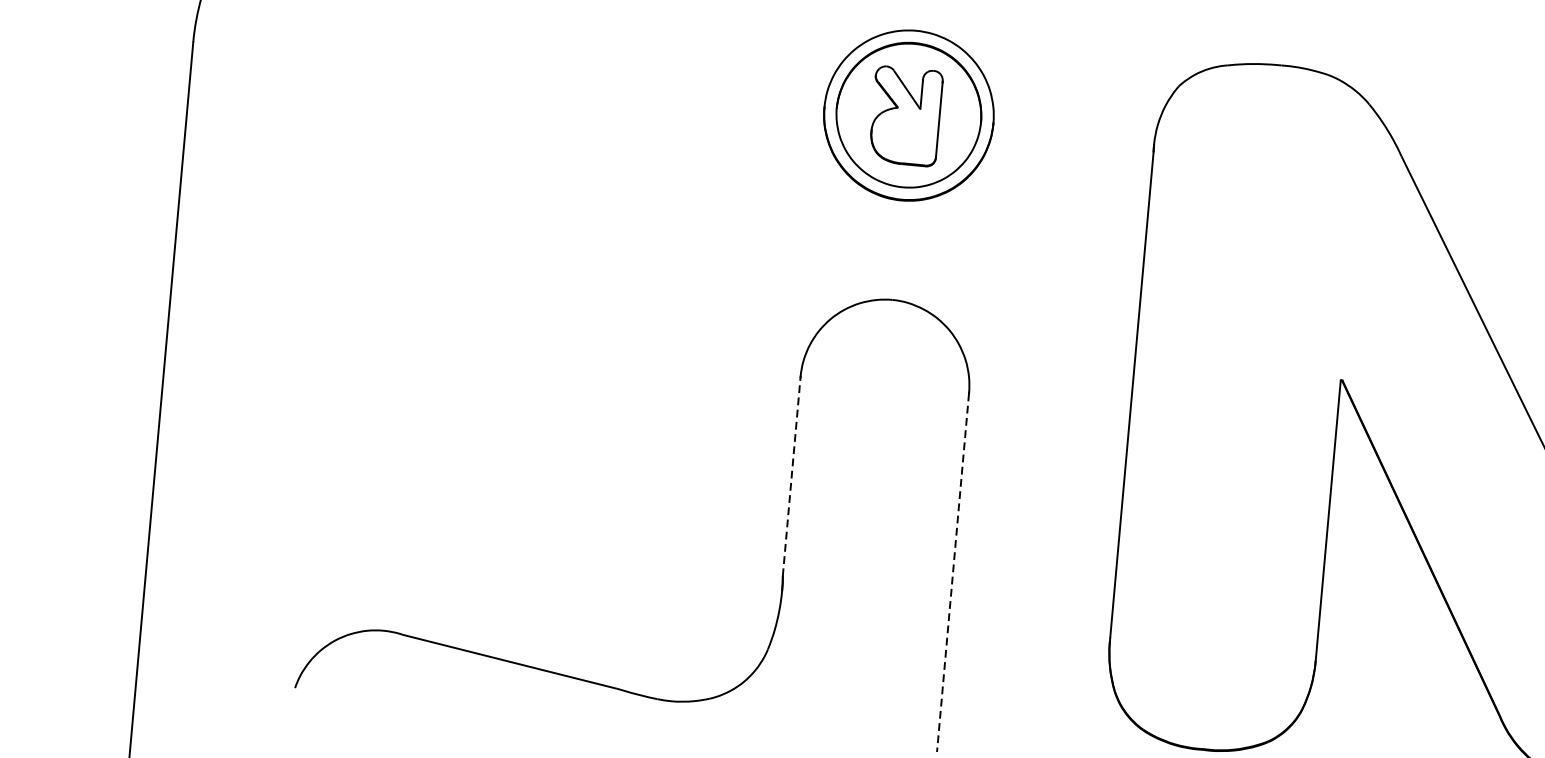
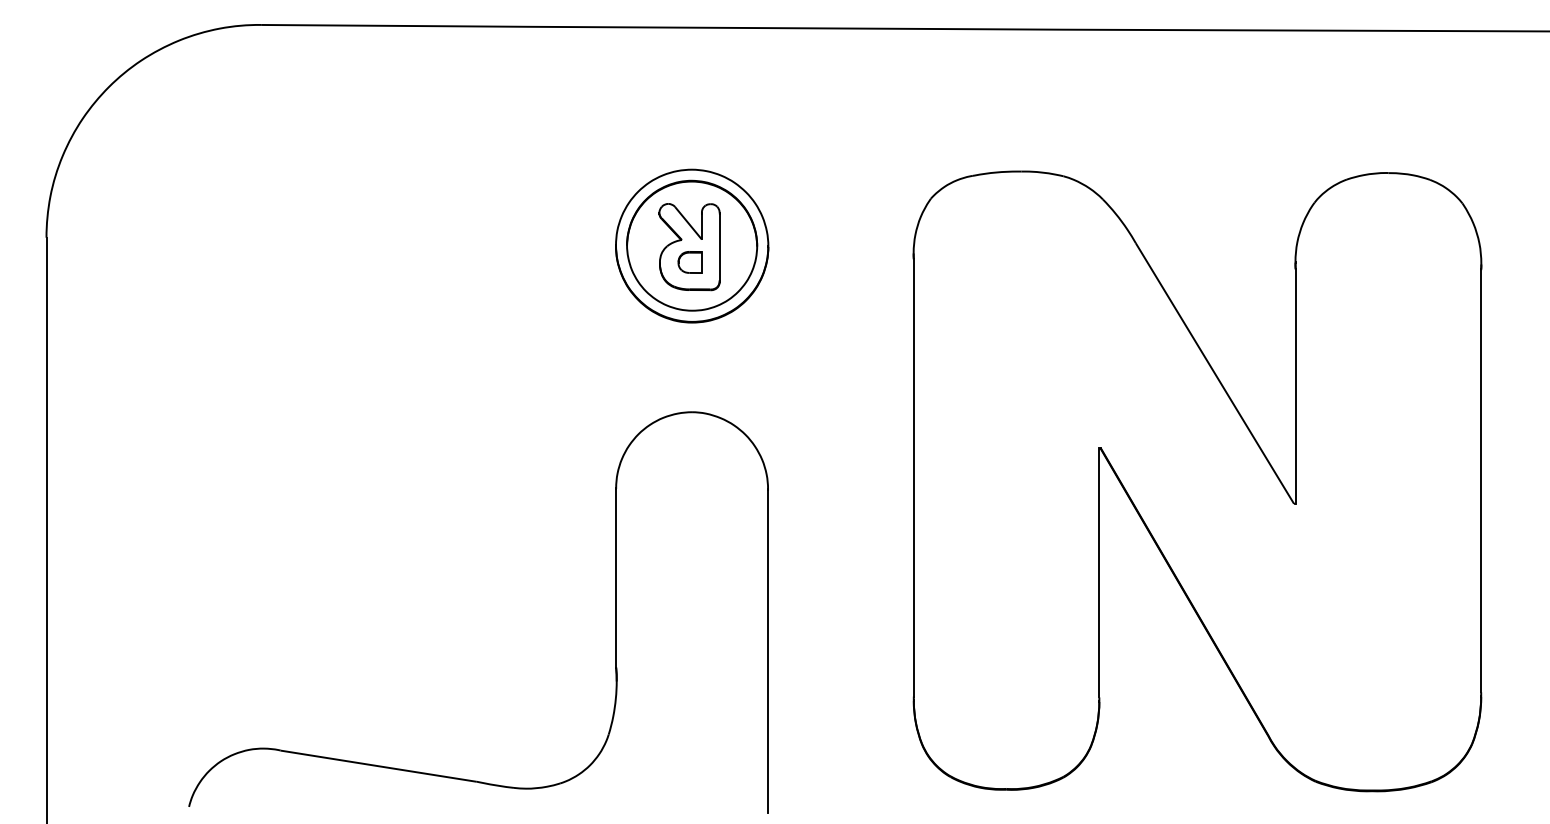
part: (904, 133) -> (689, 262), added
line: (792, 475) -> (616, 577), dashed -> solid
line: (953, 573) -> (768, 651), dashed -> solid

